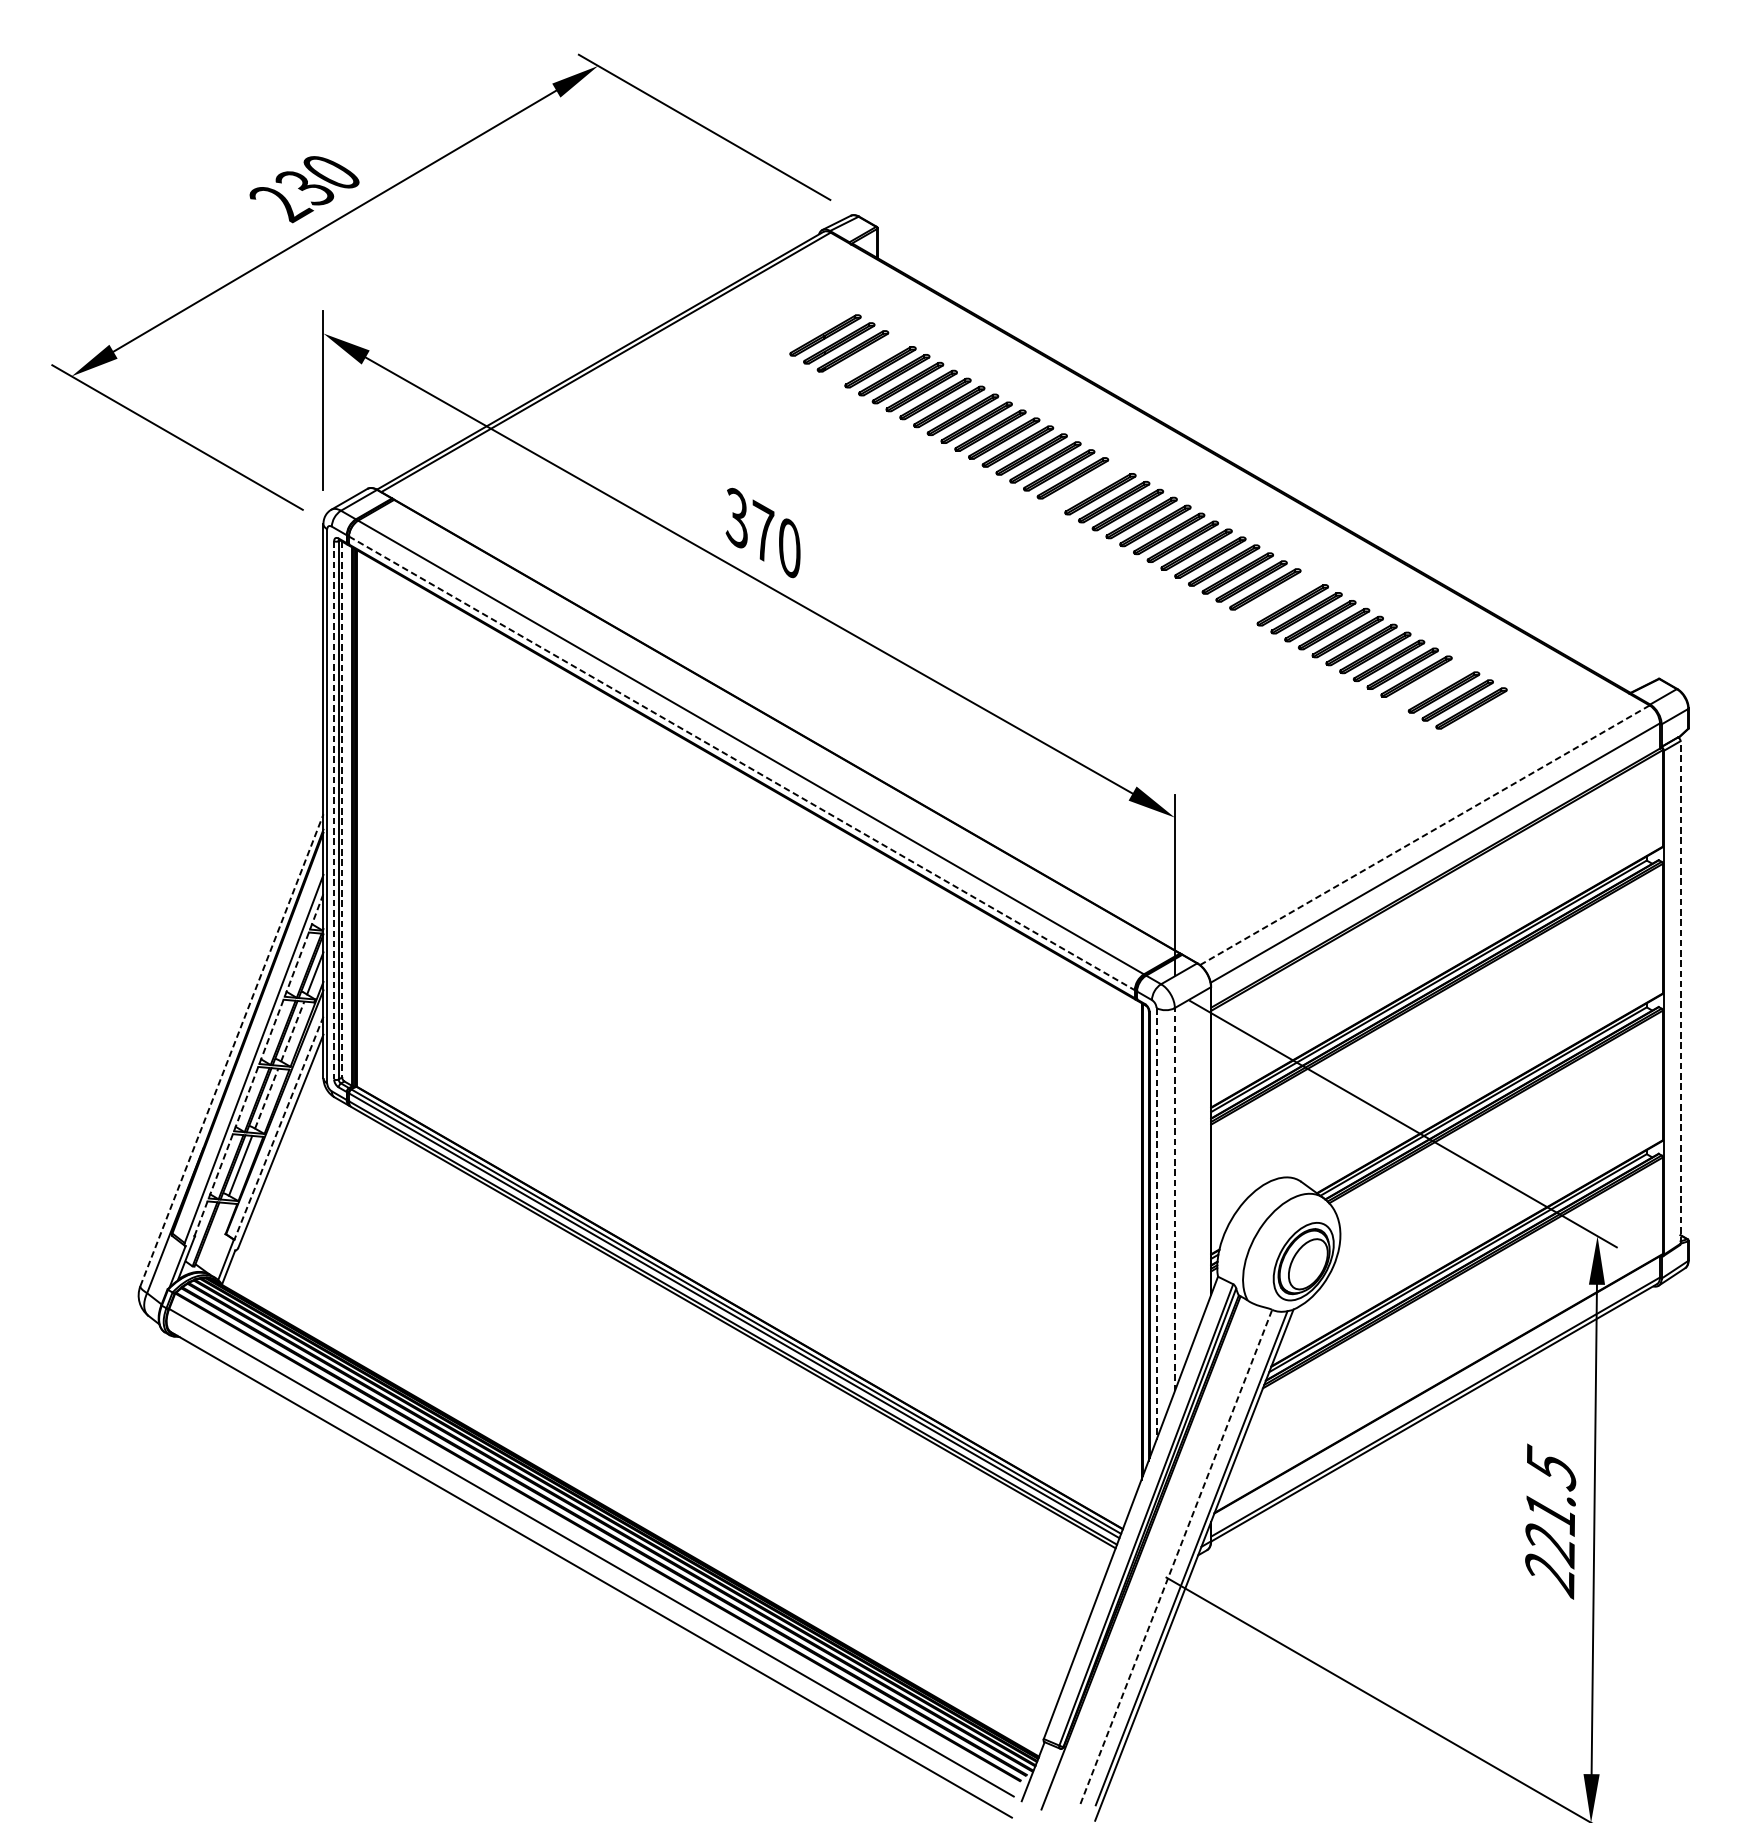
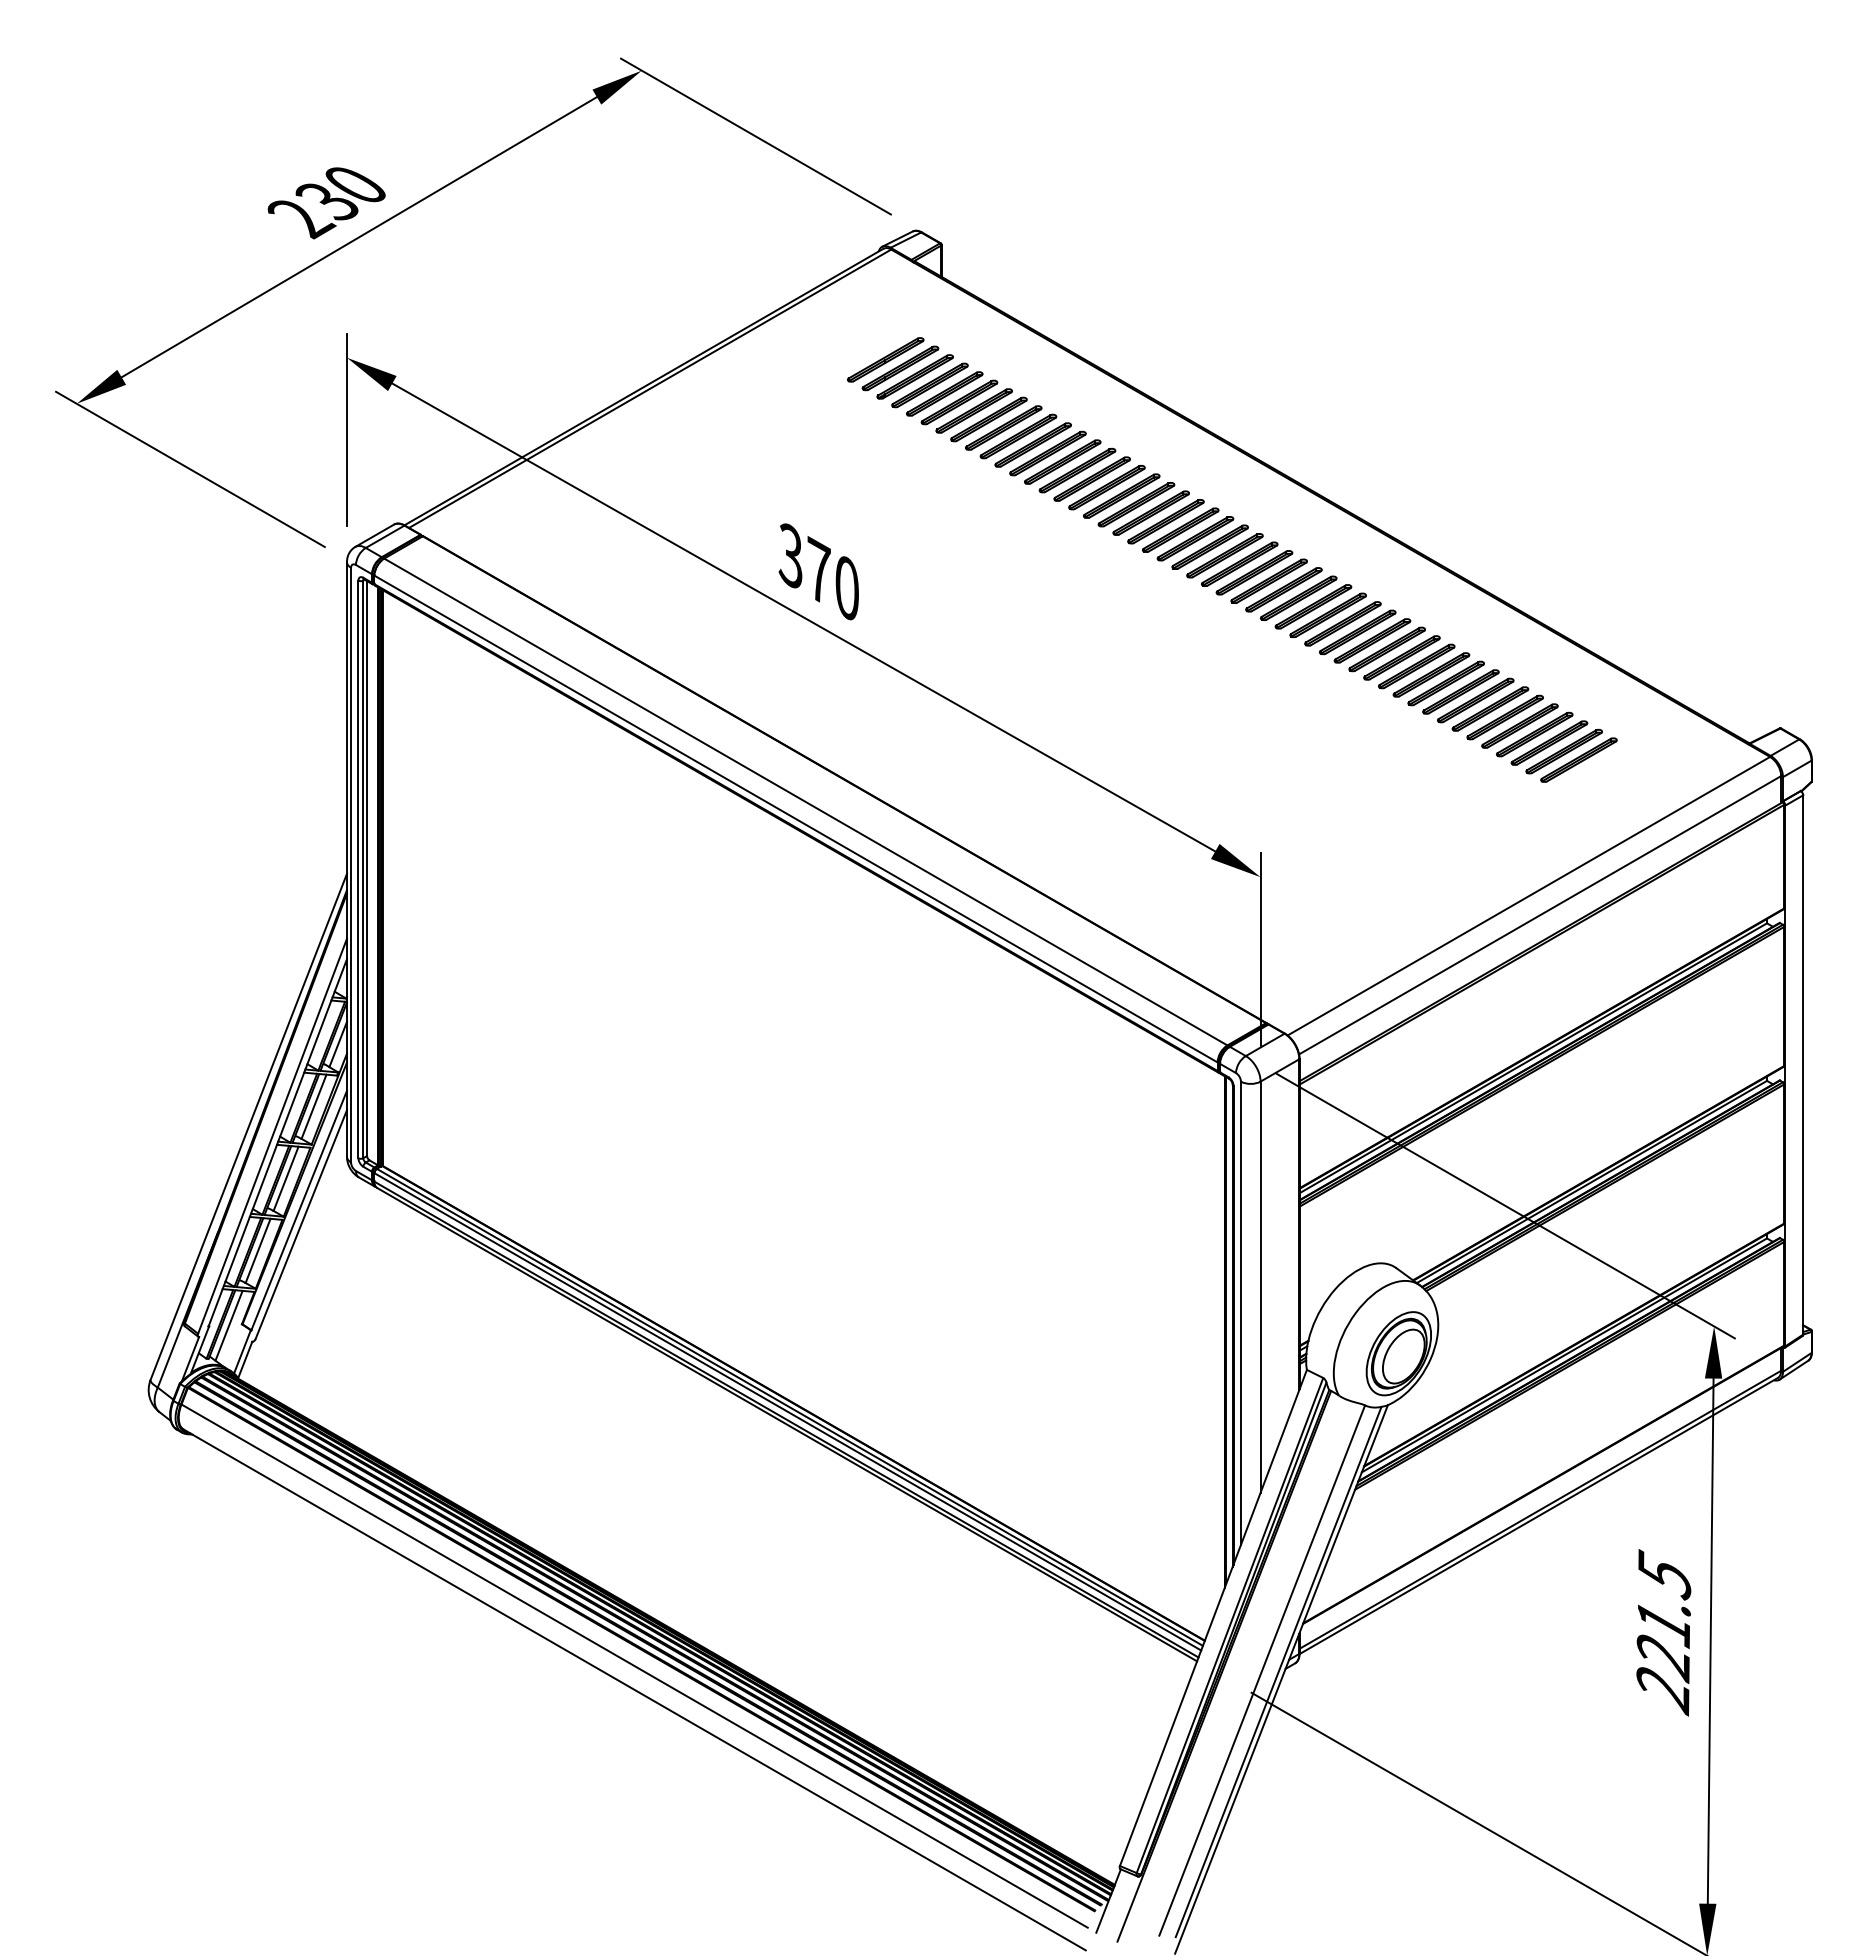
part: (866, 359) -> (929, 385), added
part: (1086, 486) -> (1165, 521), added
part: (1279, 596) -> (1372, 640), added
part: (1430, 684) -> (1534, 734), added
line: (742, 763) -> (796, 819), dashed -> solid
line: (342, 809) -> (367, 868), dashed -> solid
line: (334, 810) -> (358, 869), dashed -> solid
line: (1424, 835) -> (1528, 896), dashed -> solid
line: (1680, 992) -> (1803, 1064), dashed -> solid
line: (293, 1031) -> (314, 1106), dashed -> solid
line: (231, 1049) -> (248, 1126), dashed -> solid
line: (258, 1064) -> (277, 1142), dashed -> solid
line: (267, 1098) -> (286, 1178), dashed -> solid
line: (279, 1128) -> (299, 1210), dashed -> solid
line: (1174, 1199) -> (1260, 1287), dashed -> solid
line: (1156, 1224) -> (1240, 1313), dashed -> solid
line: (213, 1235) -> (228, 1325), added
line: (1176, 1556) -> (1262, 1670), dashed -> solid

